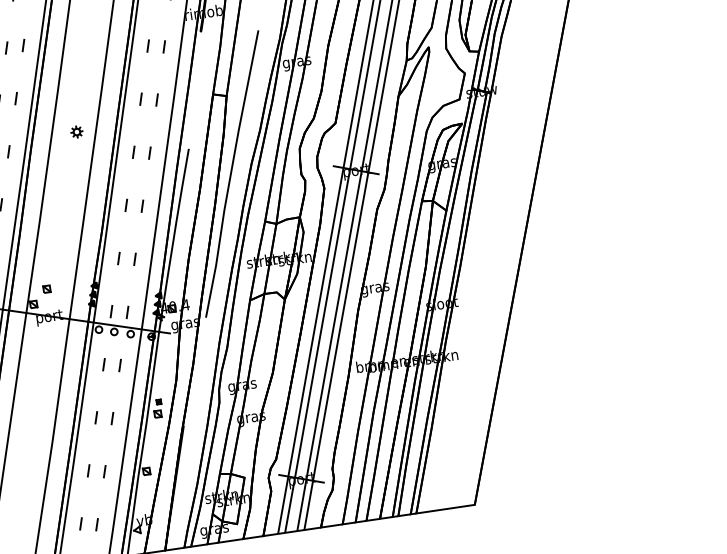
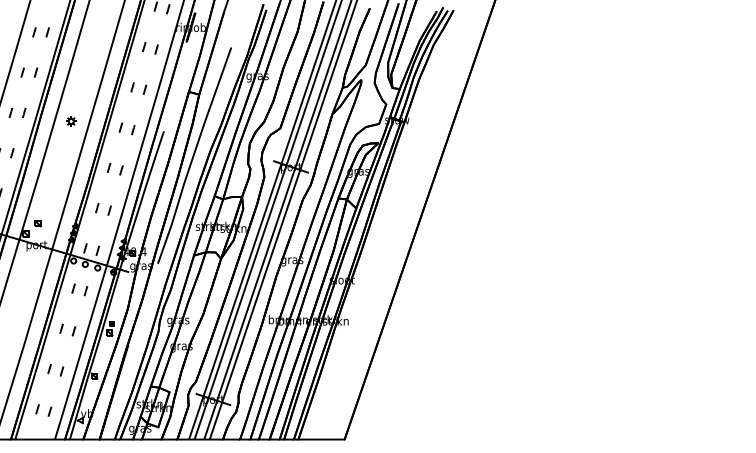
part: (77, 132) -> (71, 121), moved

